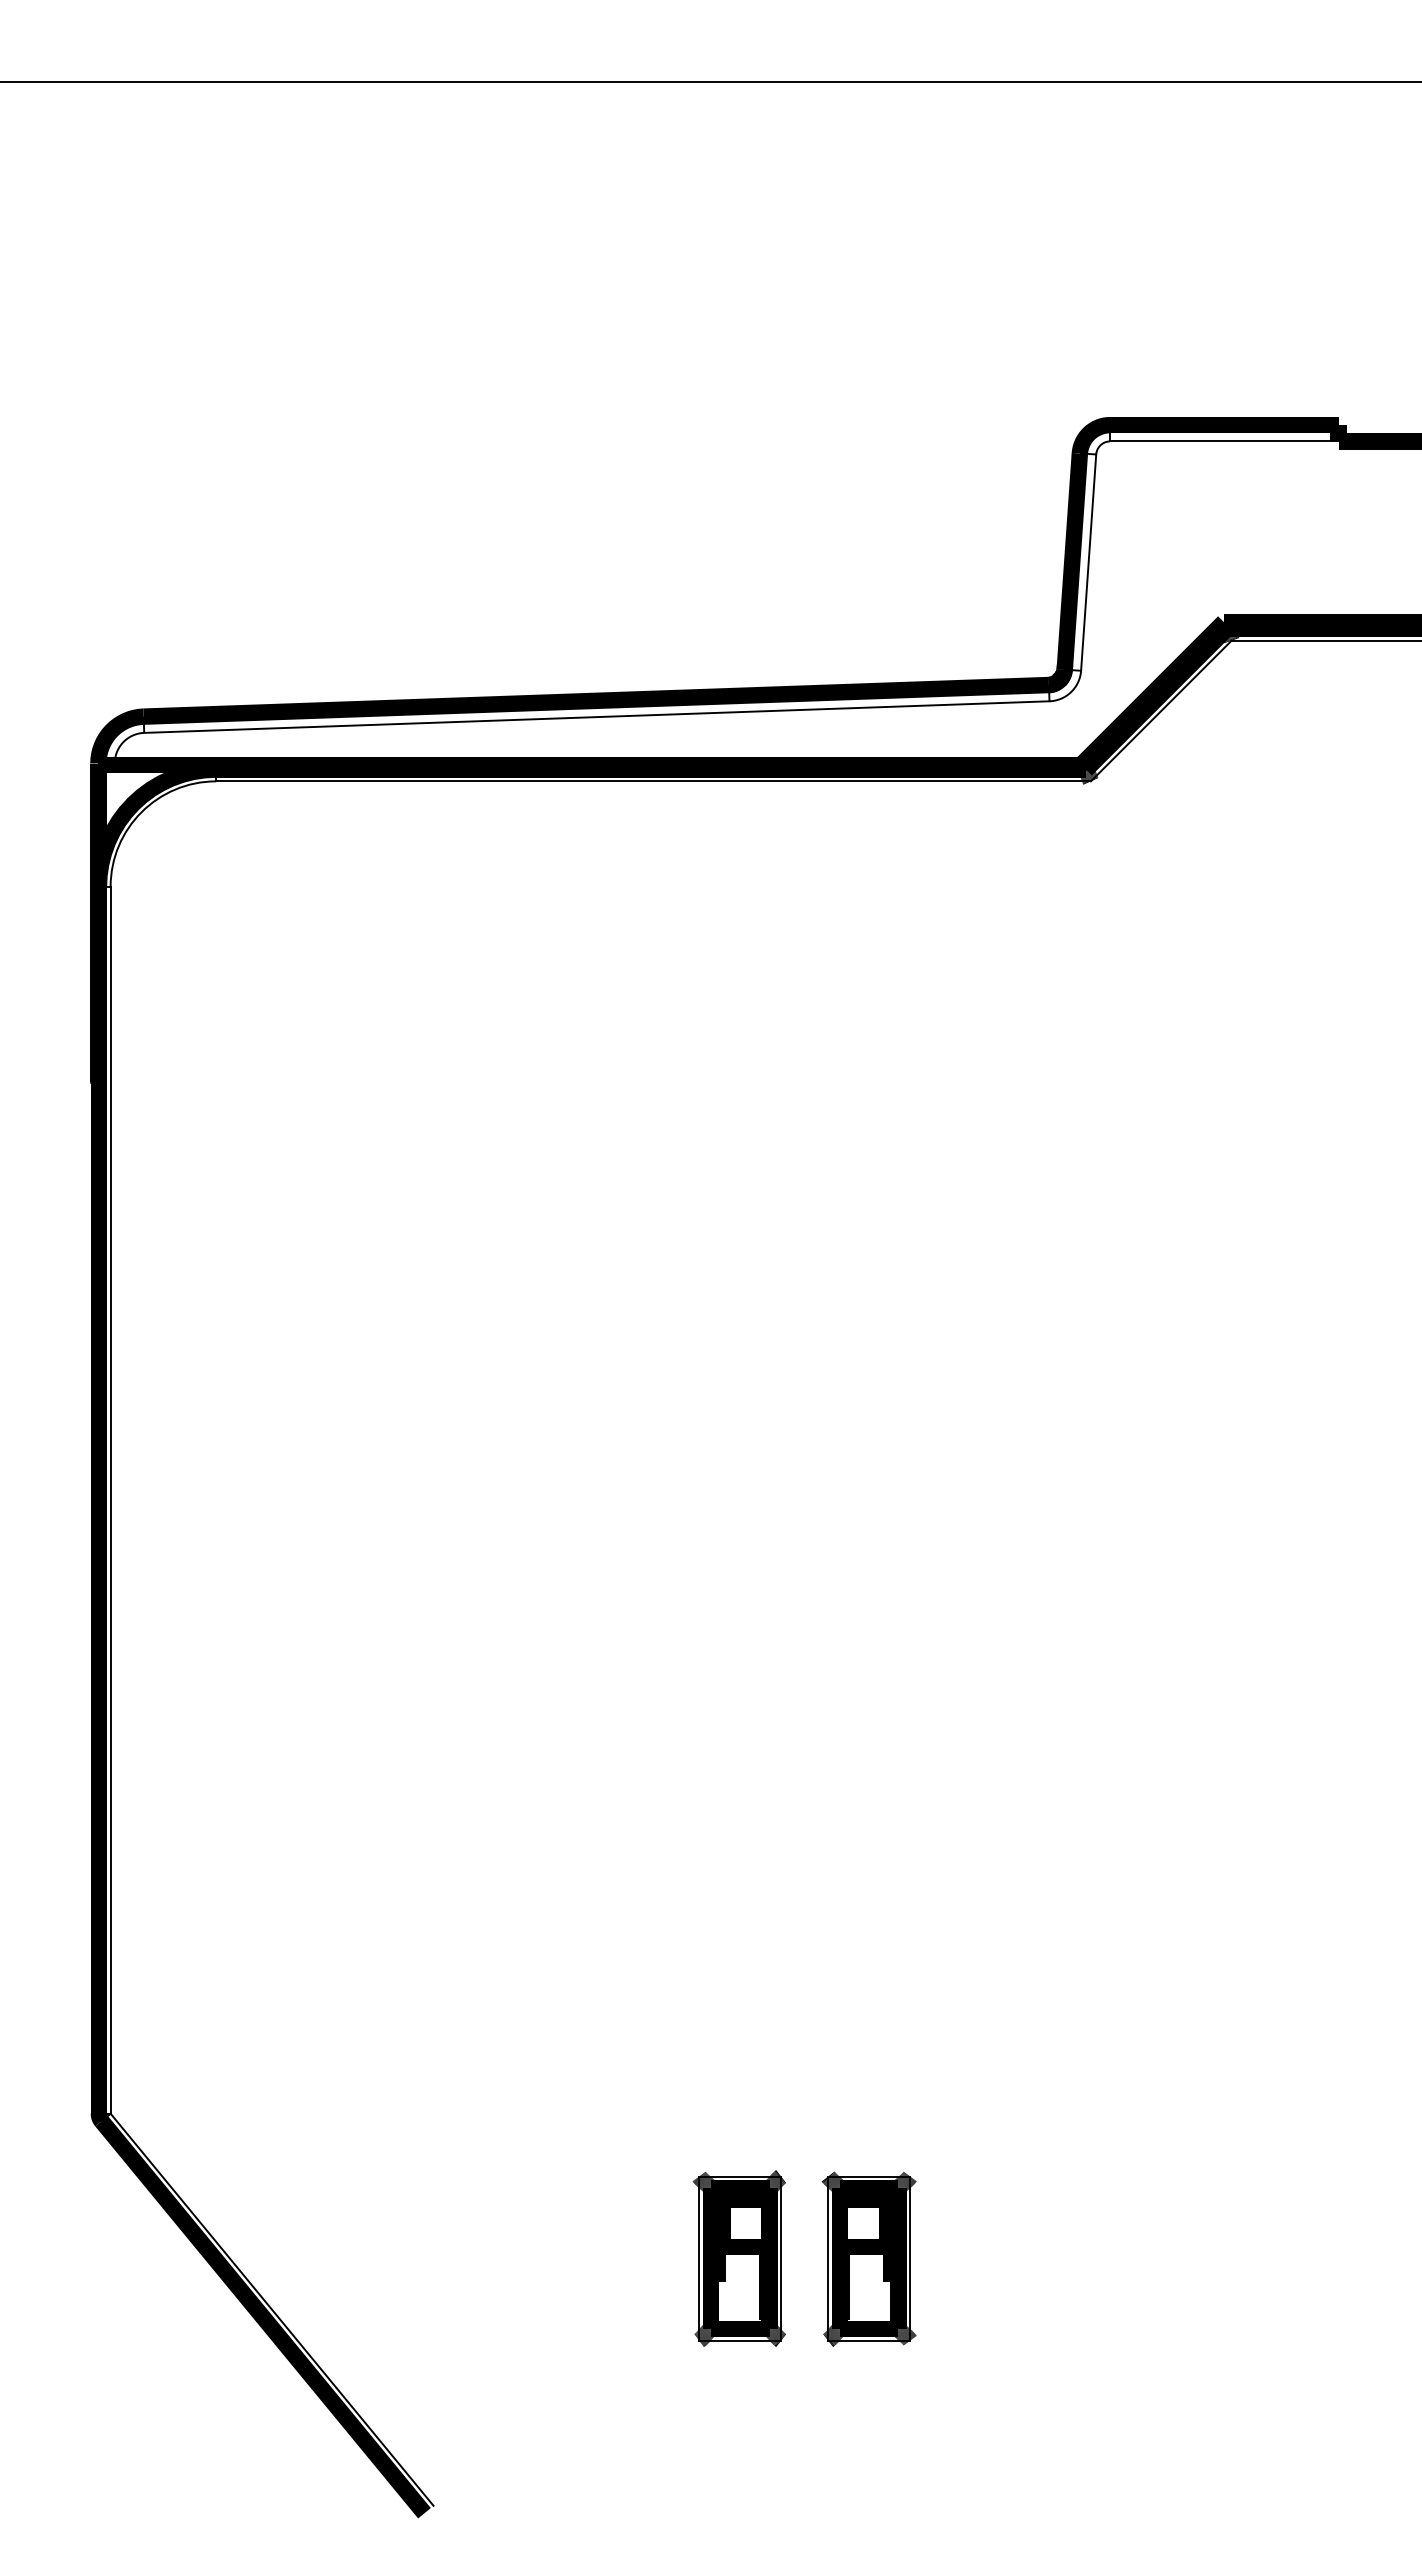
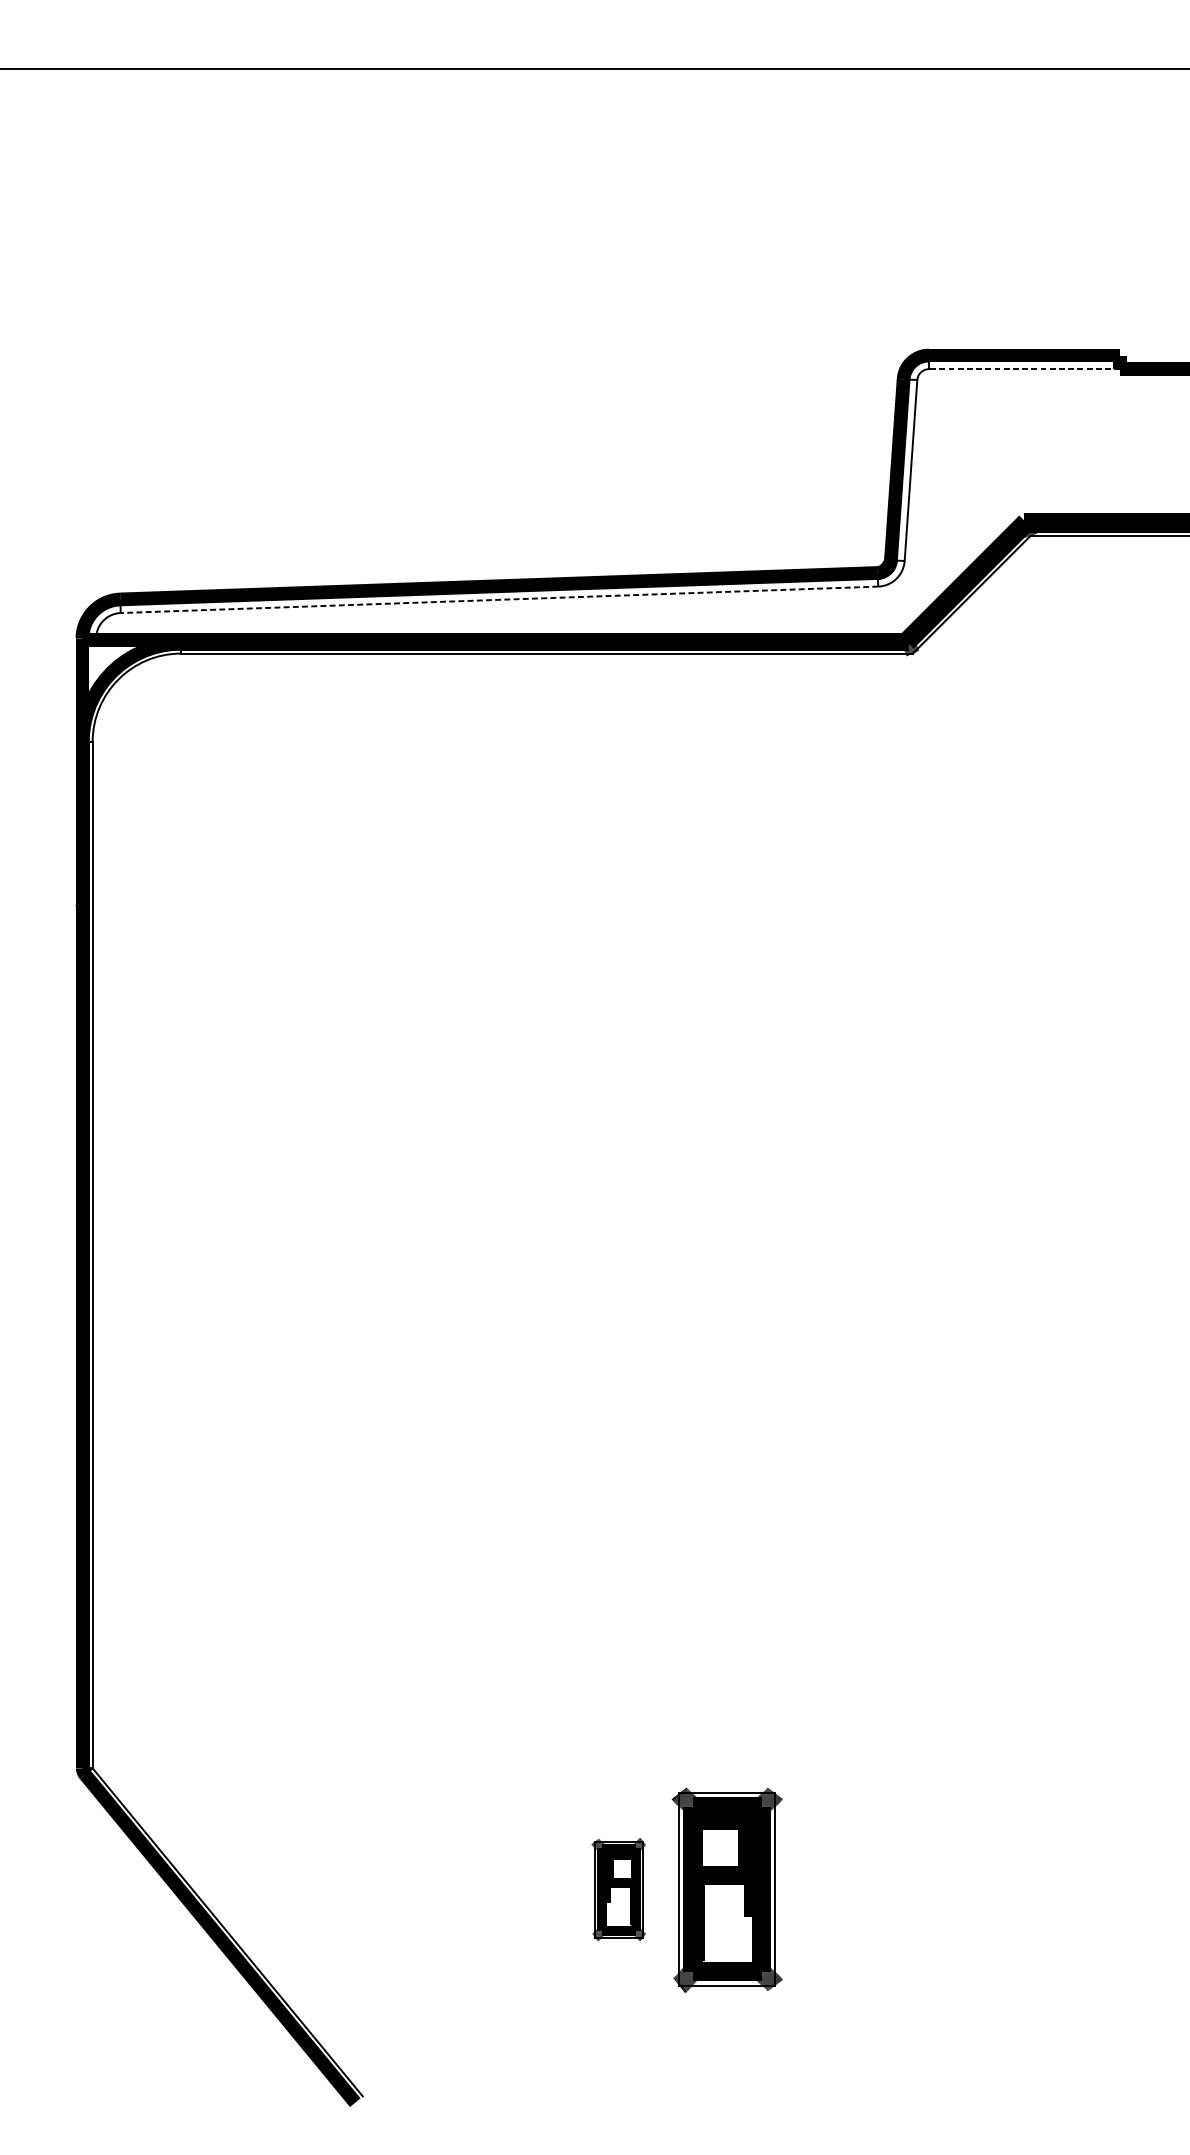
line: (1223, 441) -> (1023, 369), solid -> dashed
line: (596, 717) -> (499, 600), solid -> dashed
part: (738, 2258) -> (618, 1889), size x0.7
part: (869, 2258) -> (727, 1889), size x1.4

